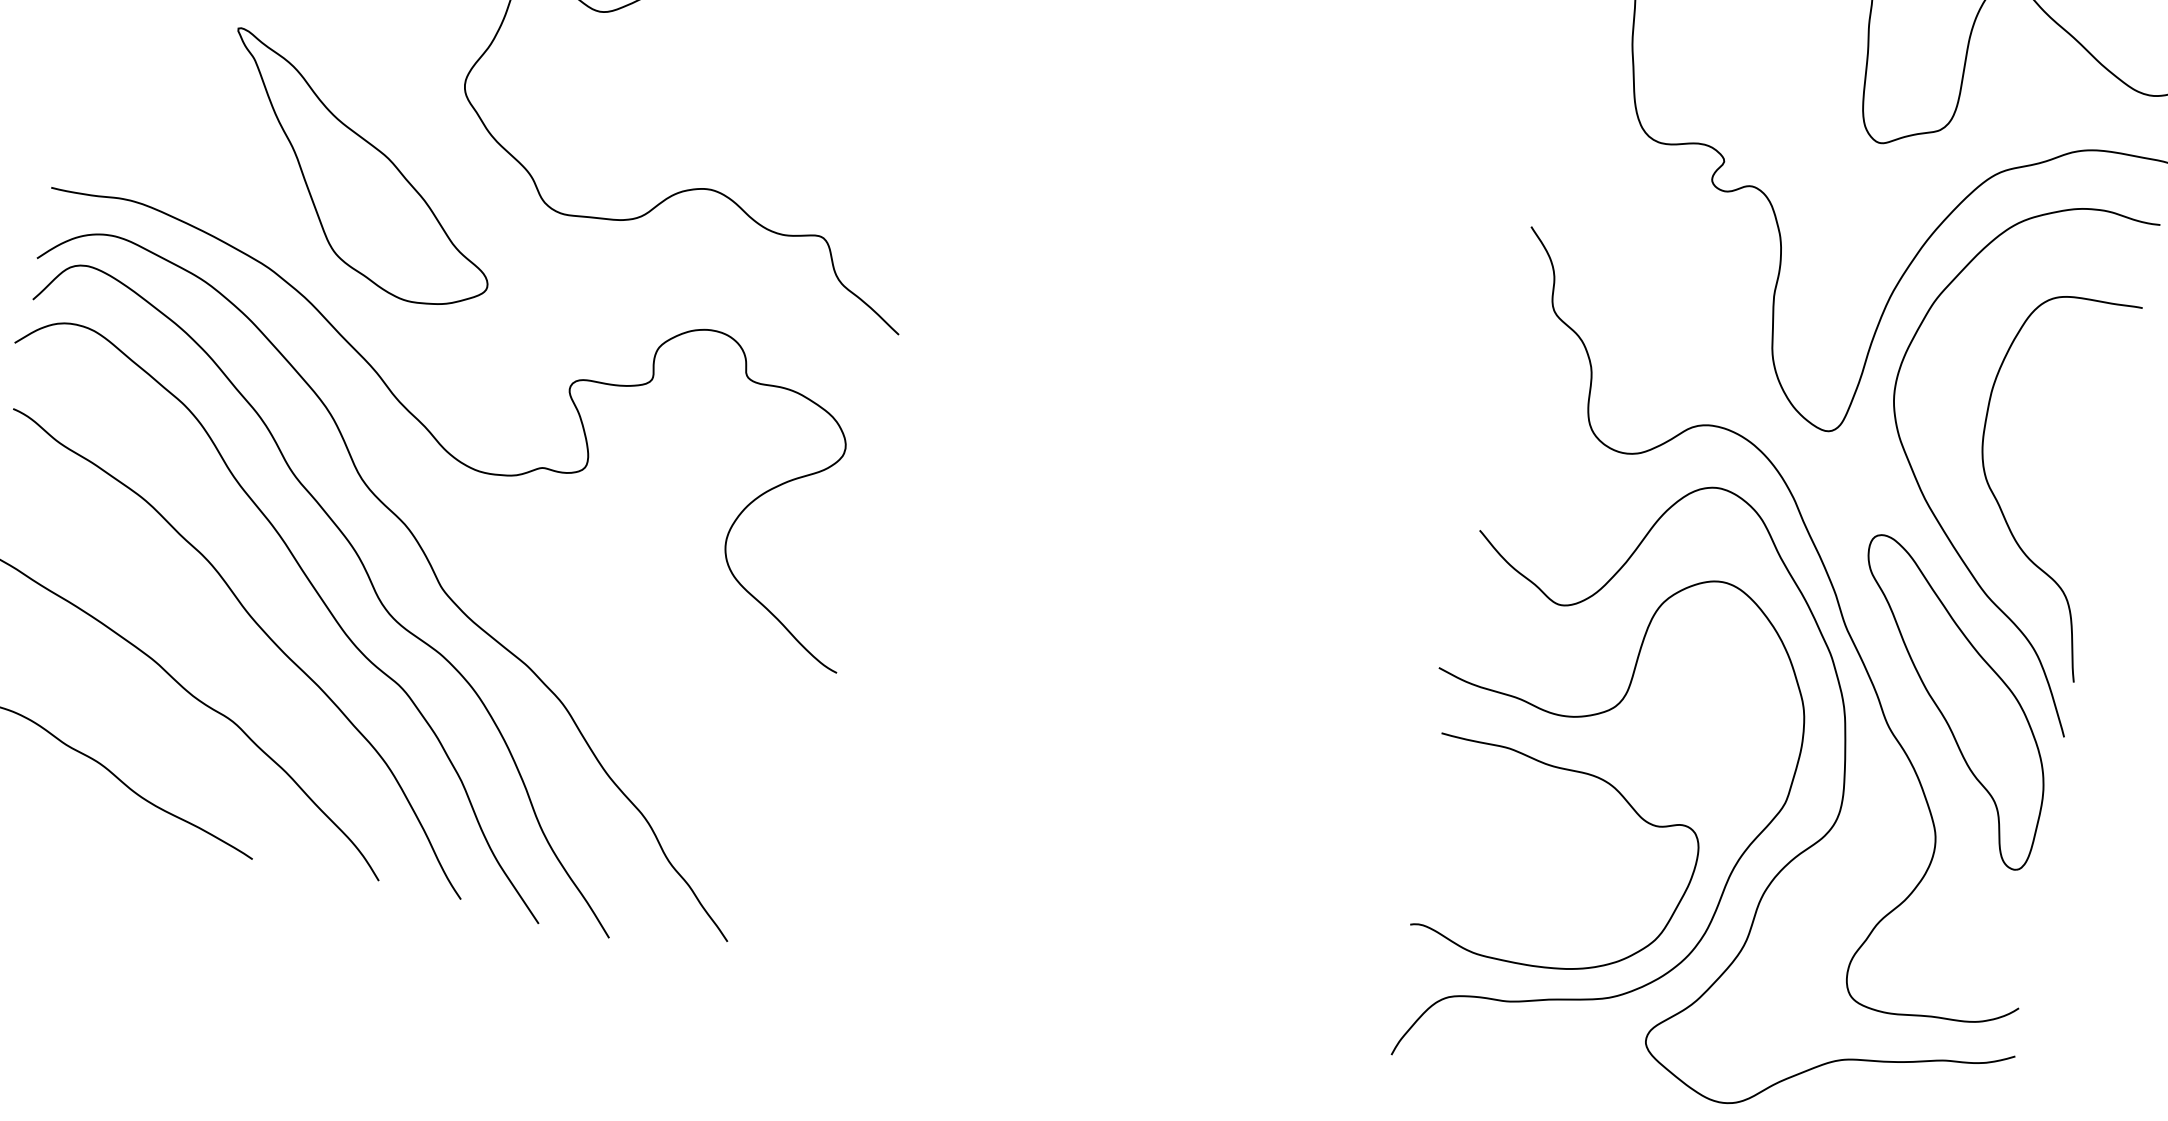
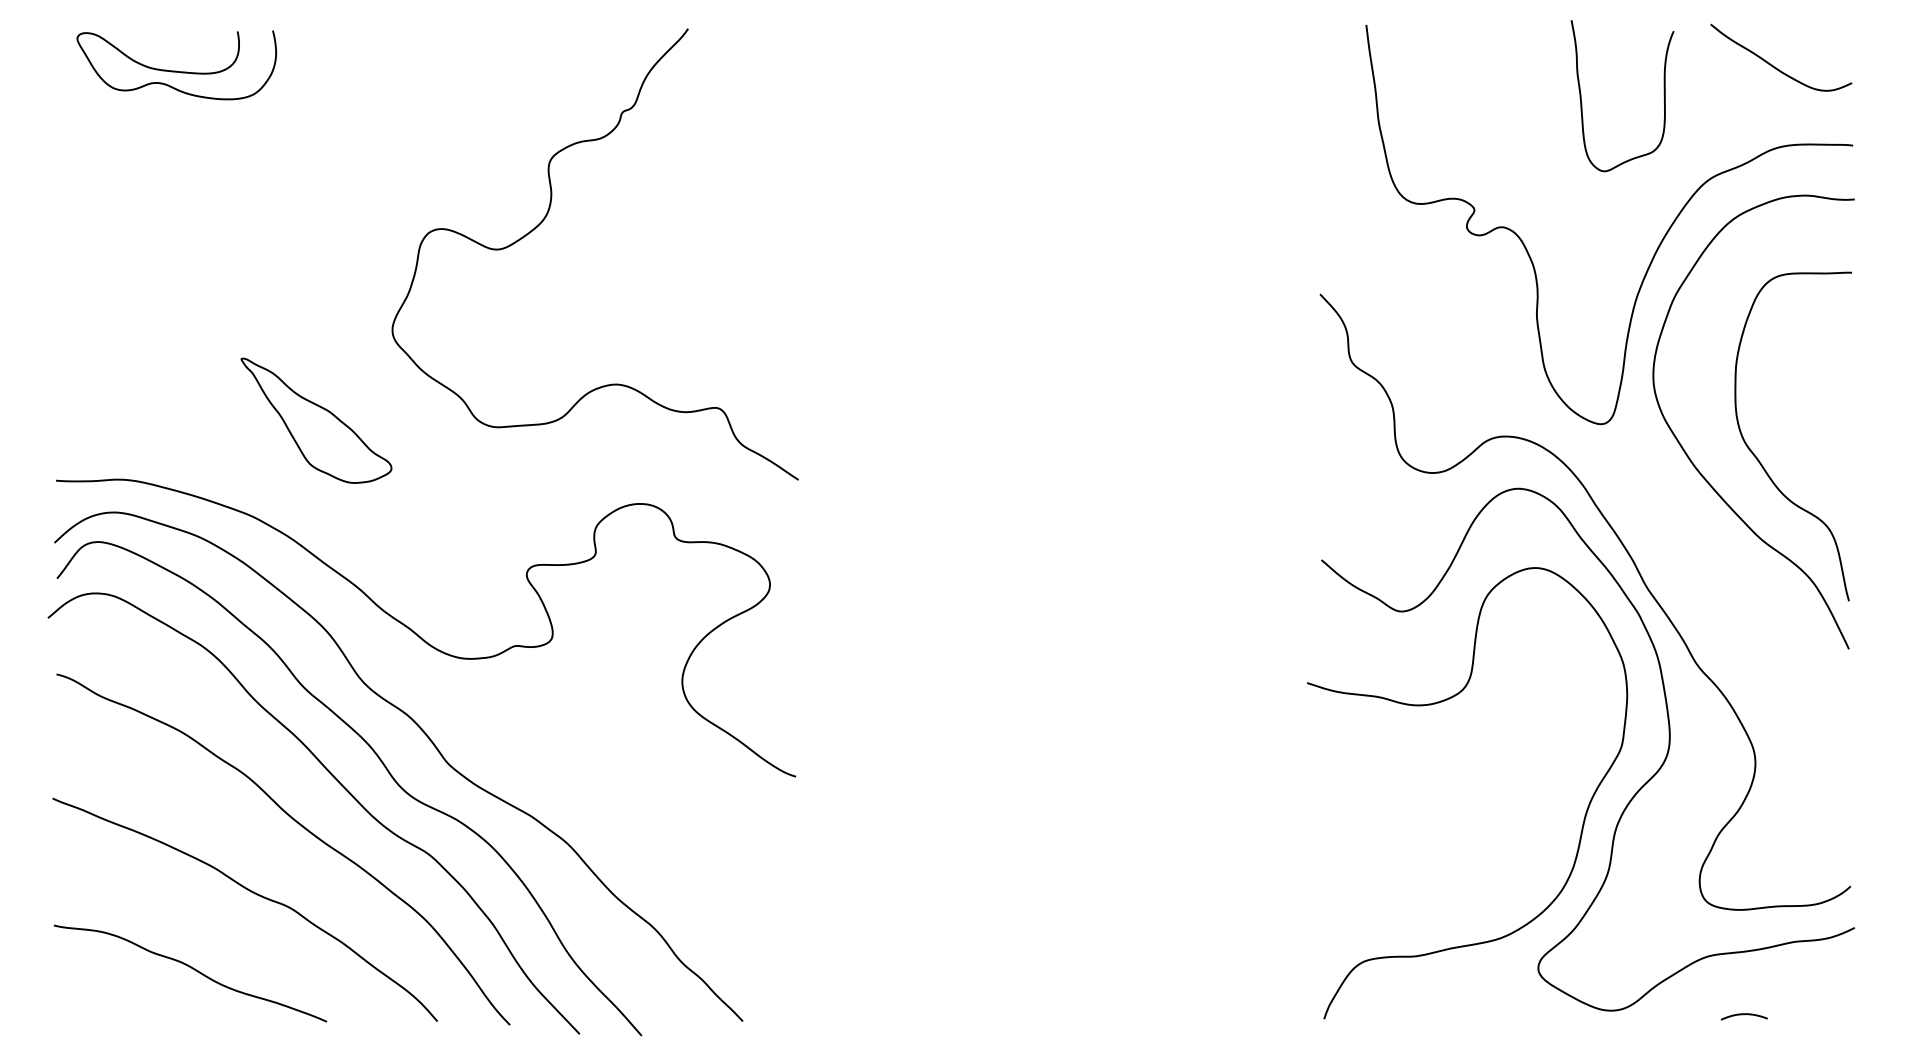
part: (360, 170) -> (316, 420), size x0.6
part: (1950, 702) -> (1747, 636), removed
curve: (1629, 806) -> (1489, 772), removed

